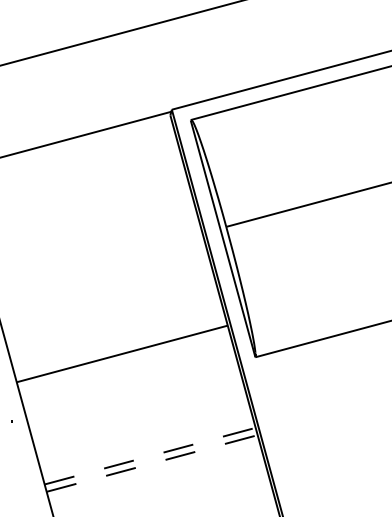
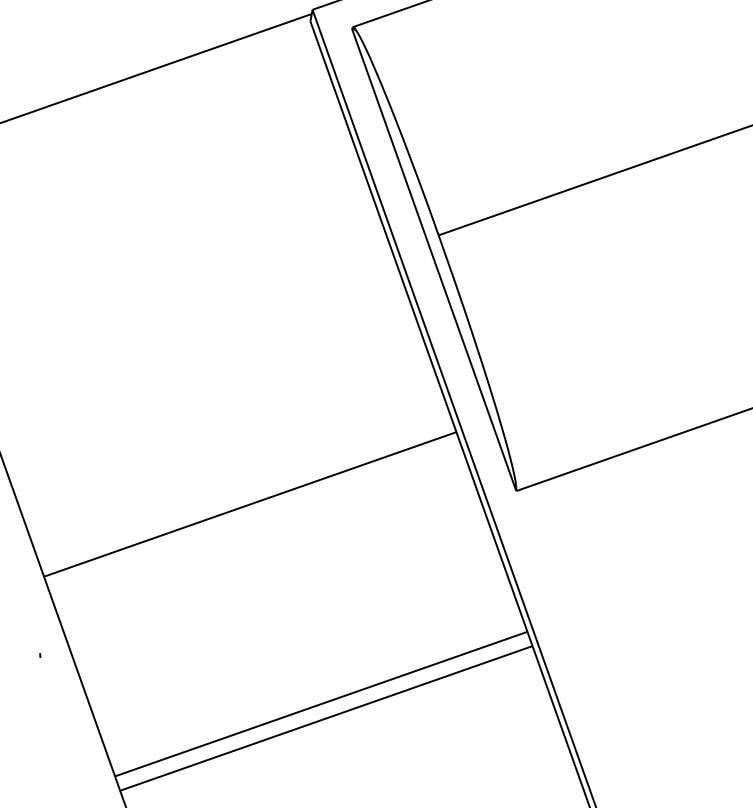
line: (150, 456) -> (321, 704), dashed -> solid
line: (152, 463) -> (326, 718), dashed -> solid

